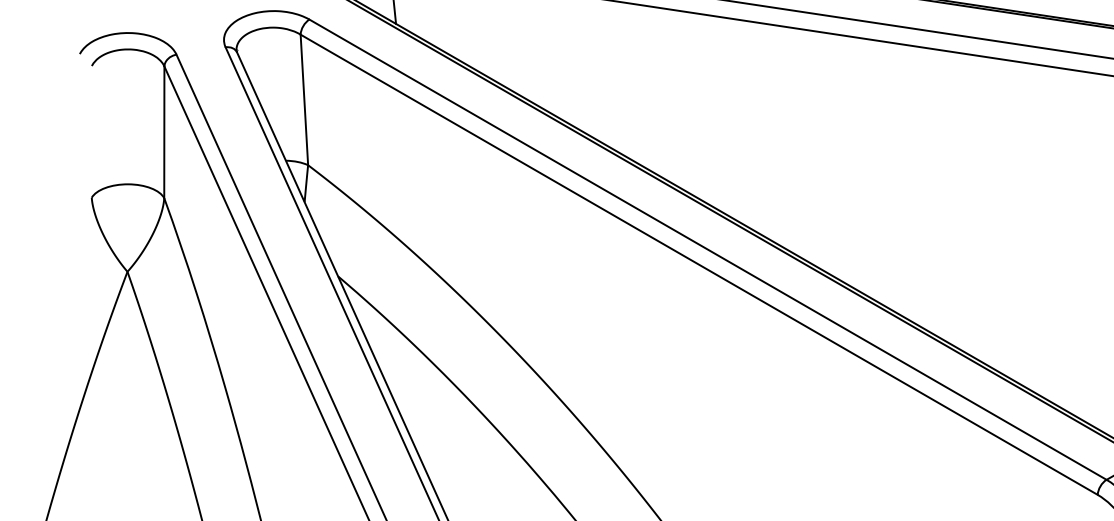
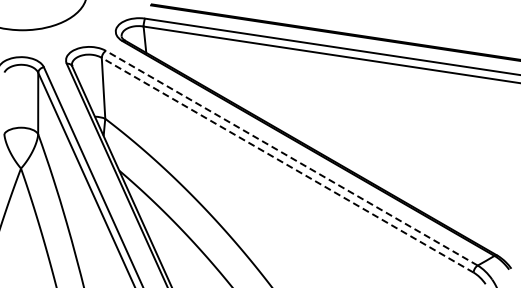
line: (707, 250) -> (291, 158), solid -> dashed
line: (698, 265) -> (287, 165), solid -> dashed

